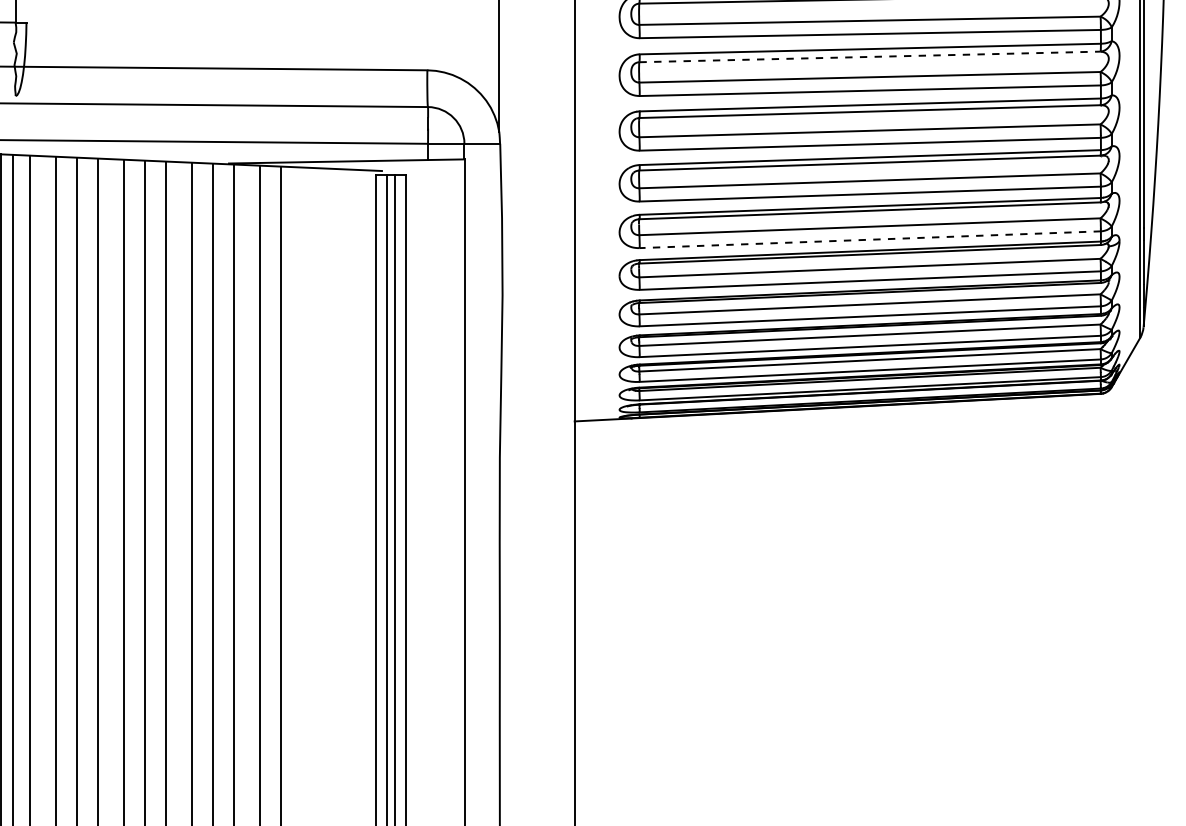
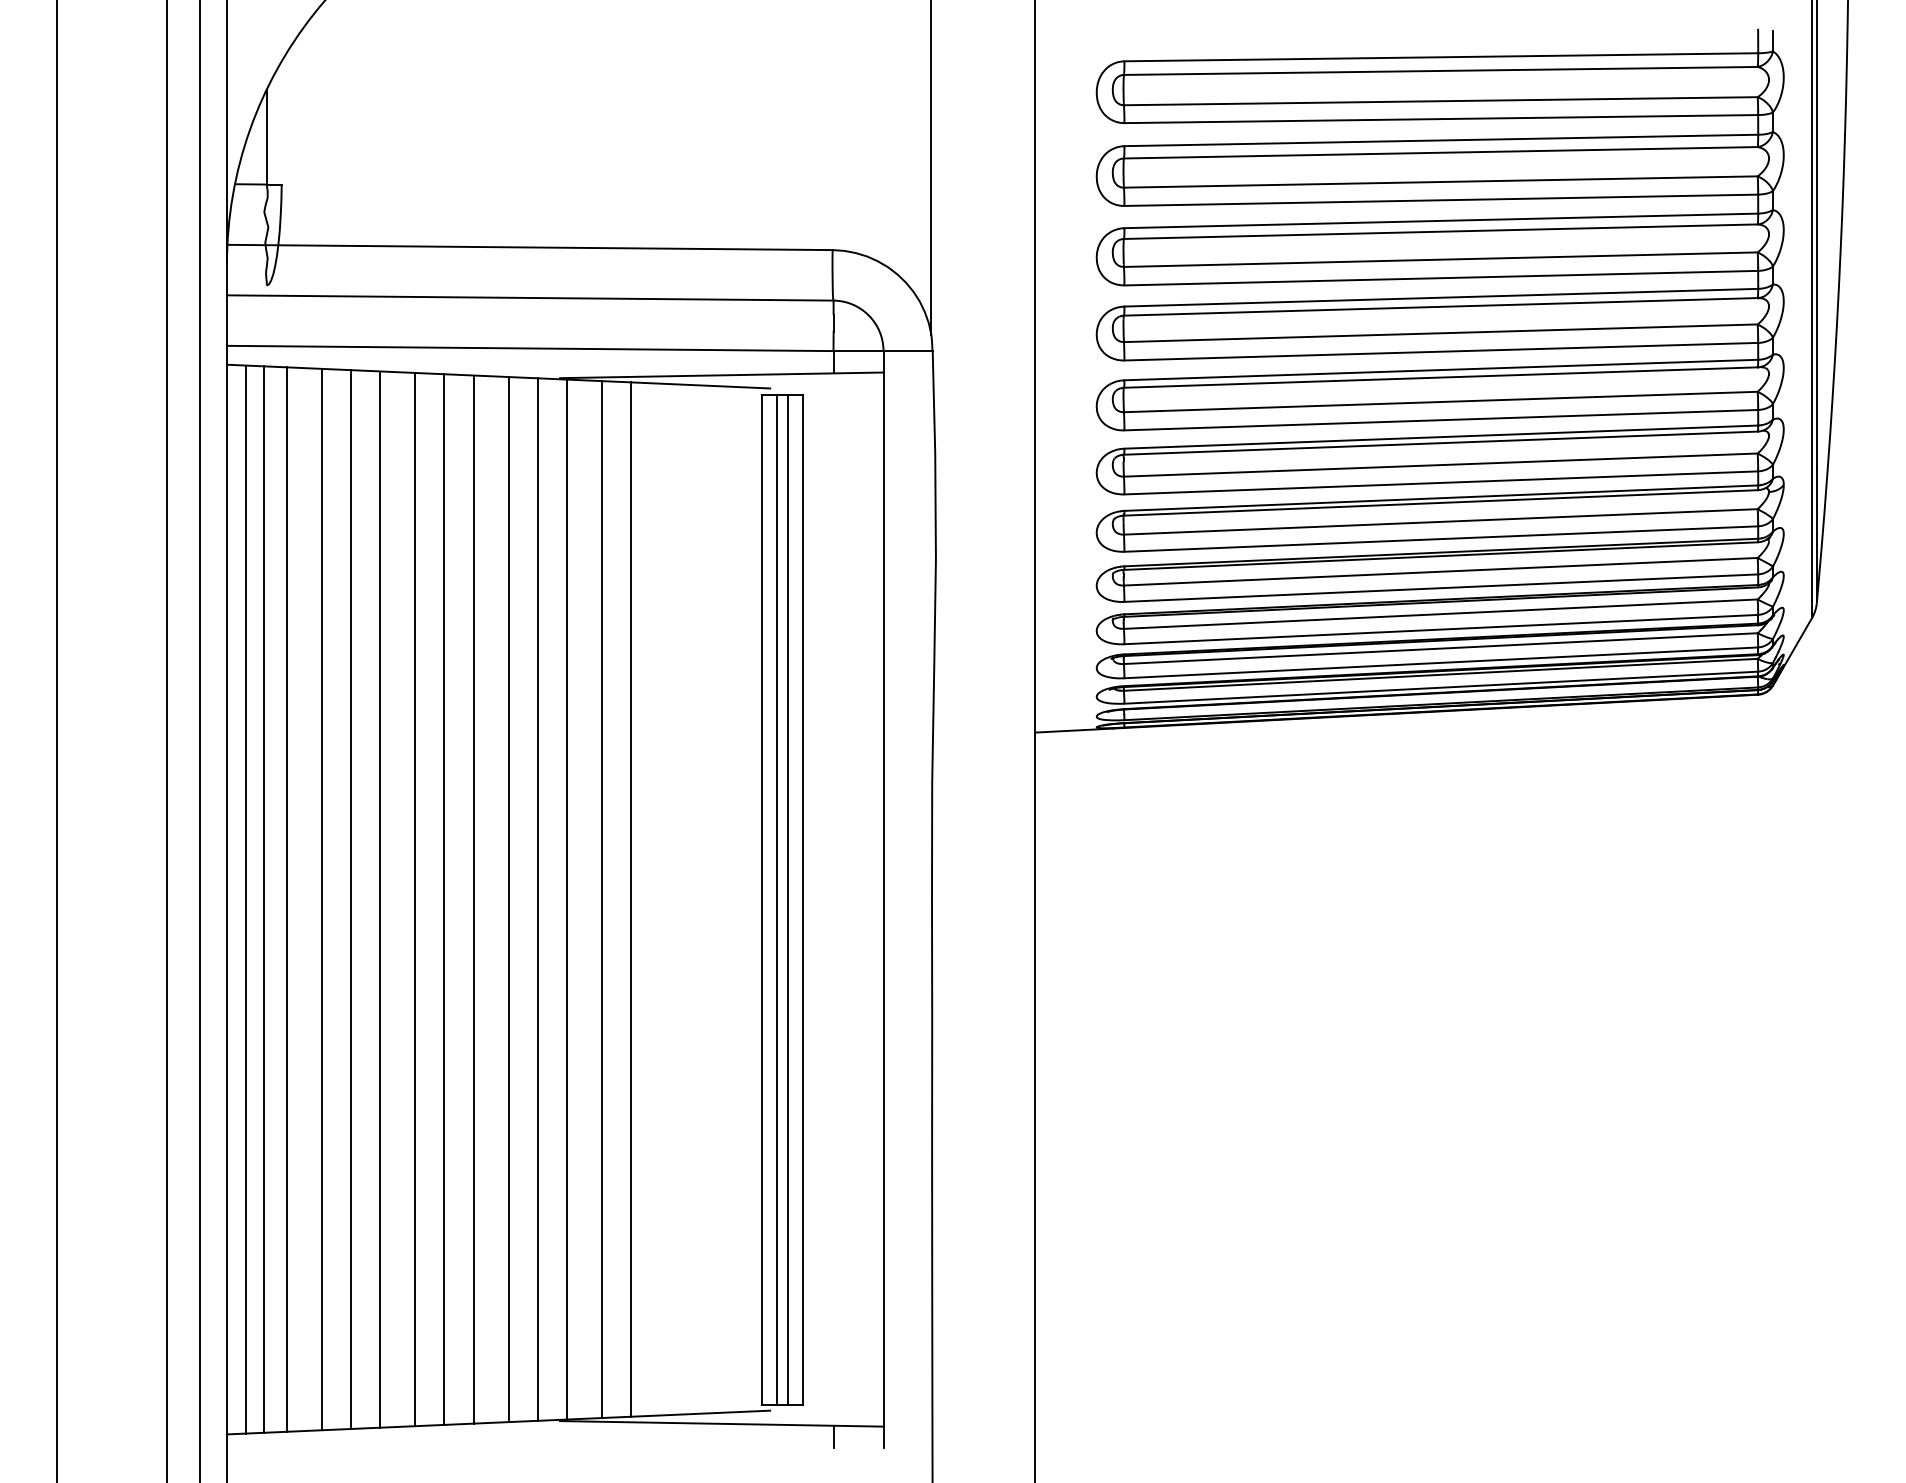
line: (869, 56) -> (1440, 231), dashed -> solid
line: (869, 239) -> (1440, 482), dashed -> solid

